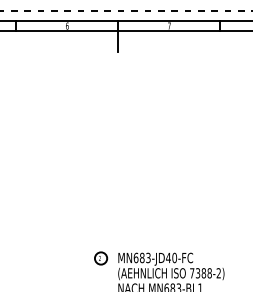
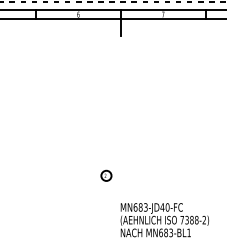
part: (101, 258) -> (106, 175), moved

